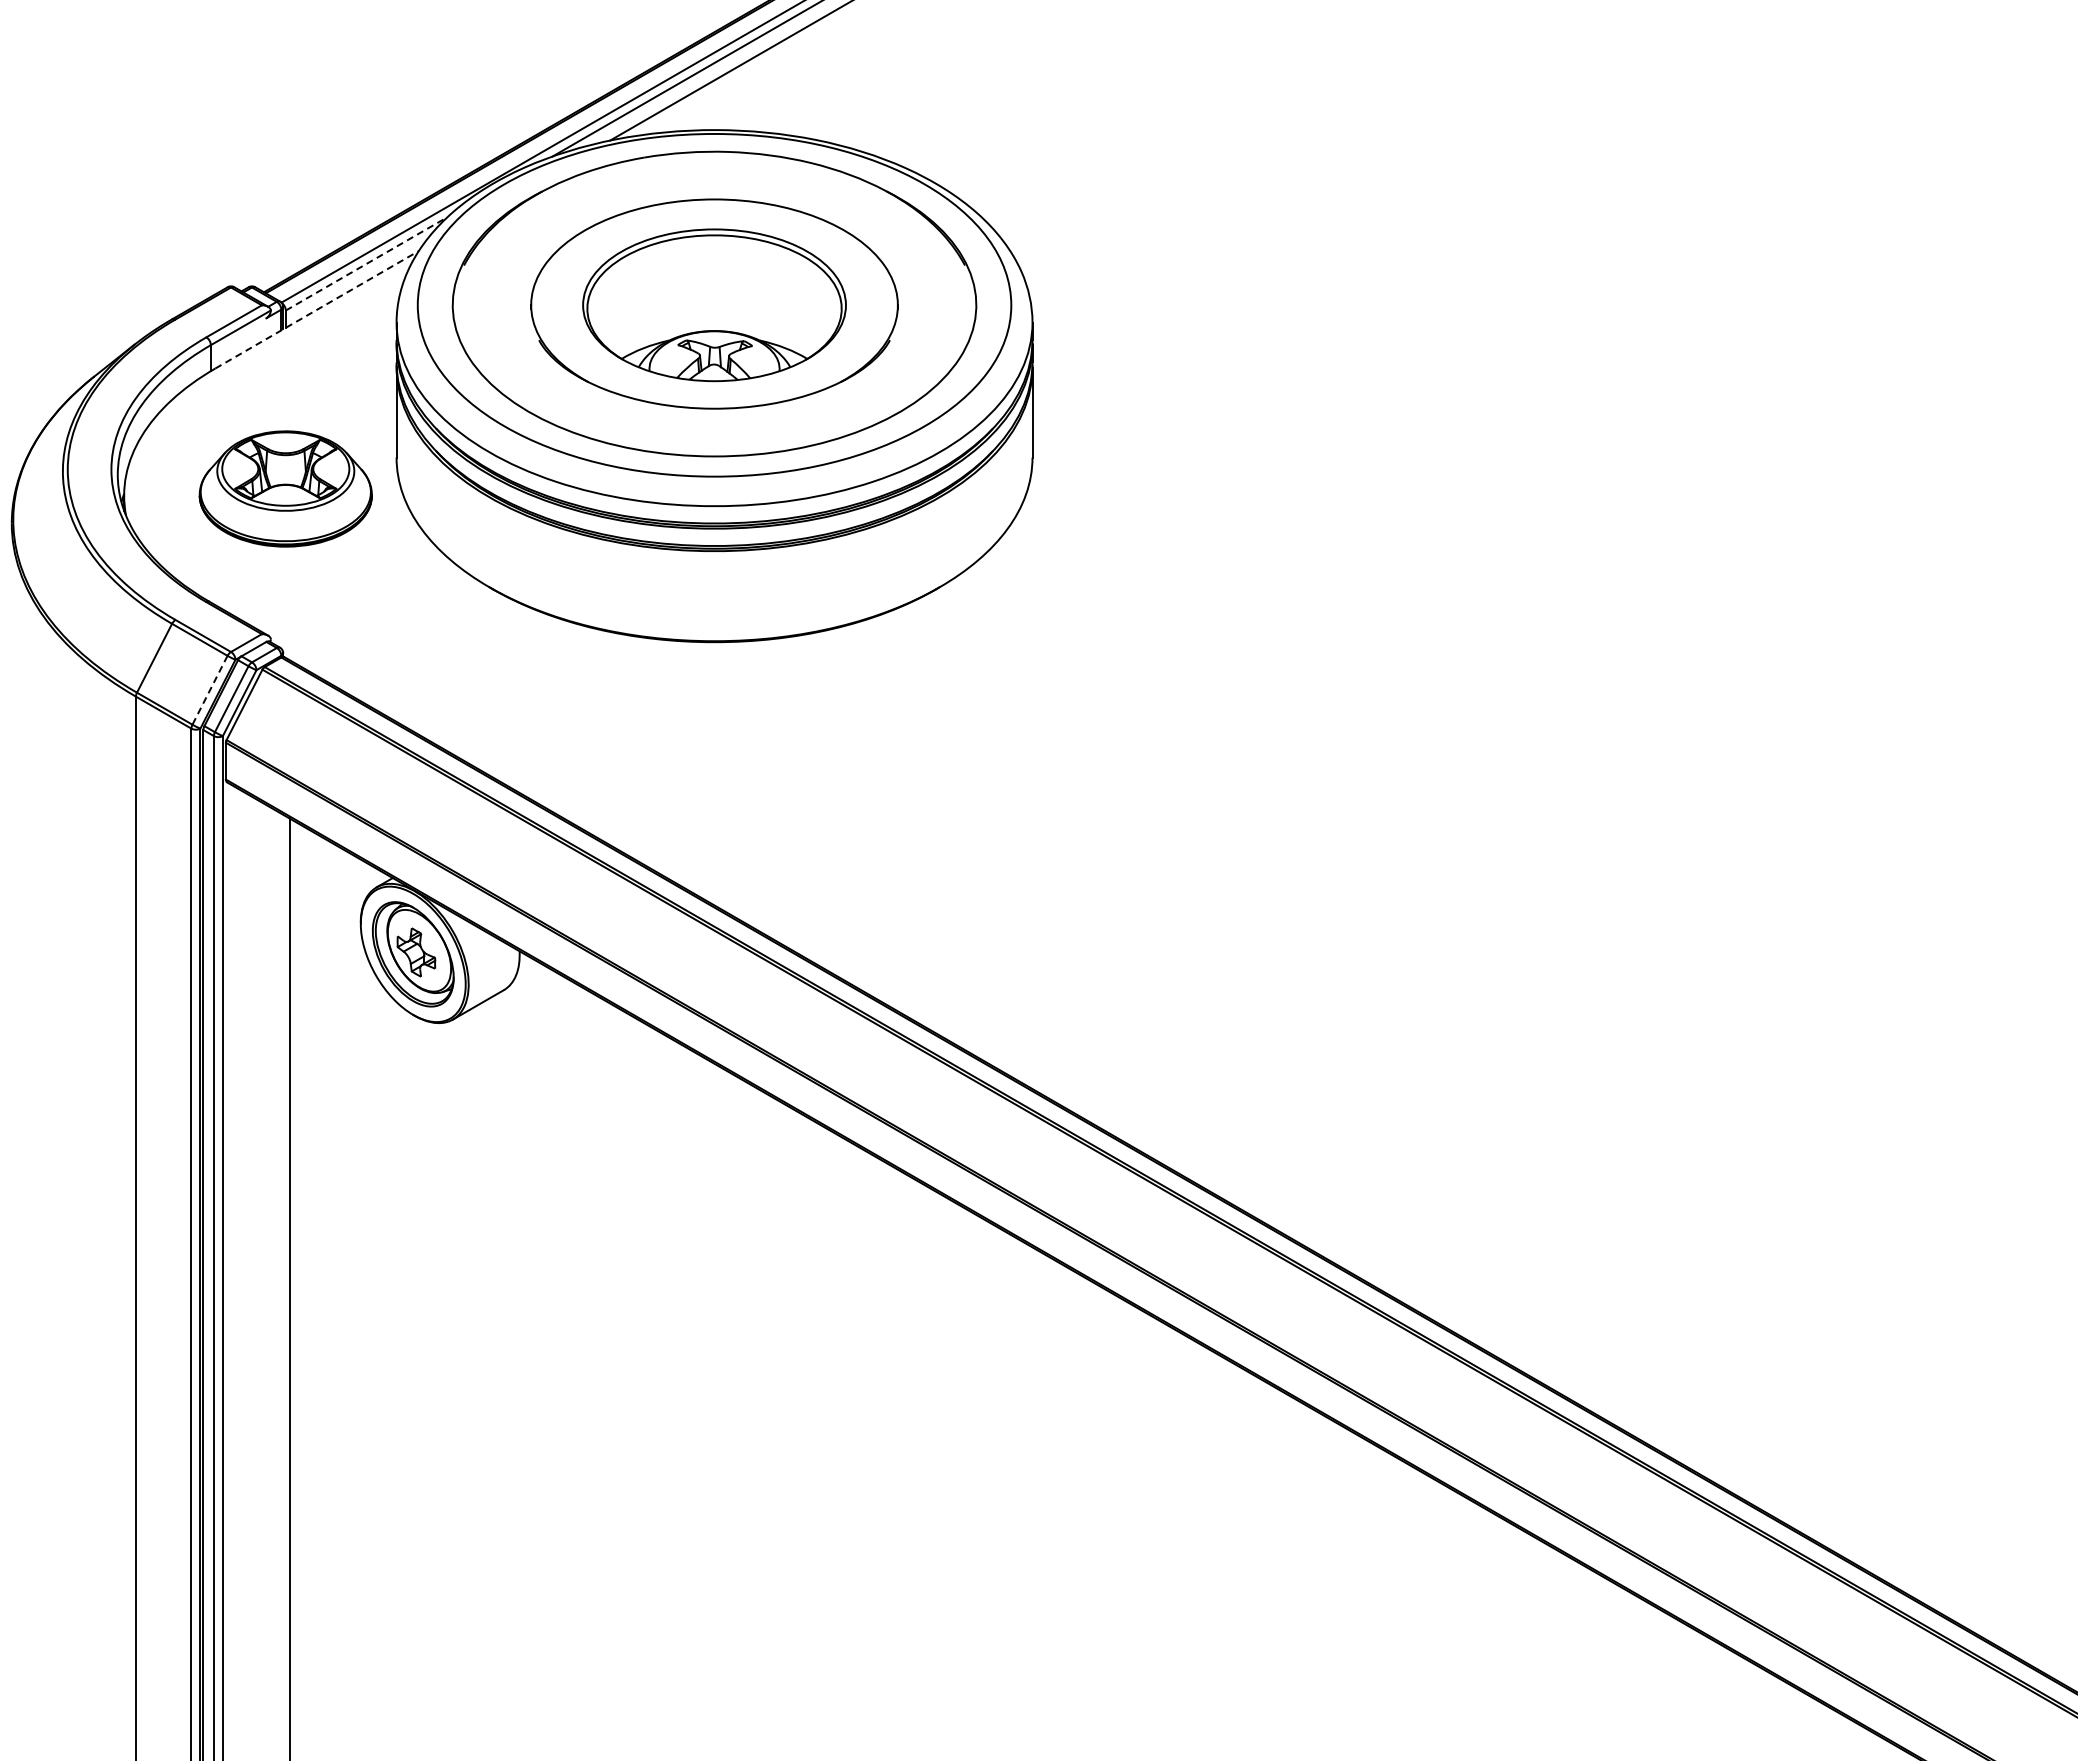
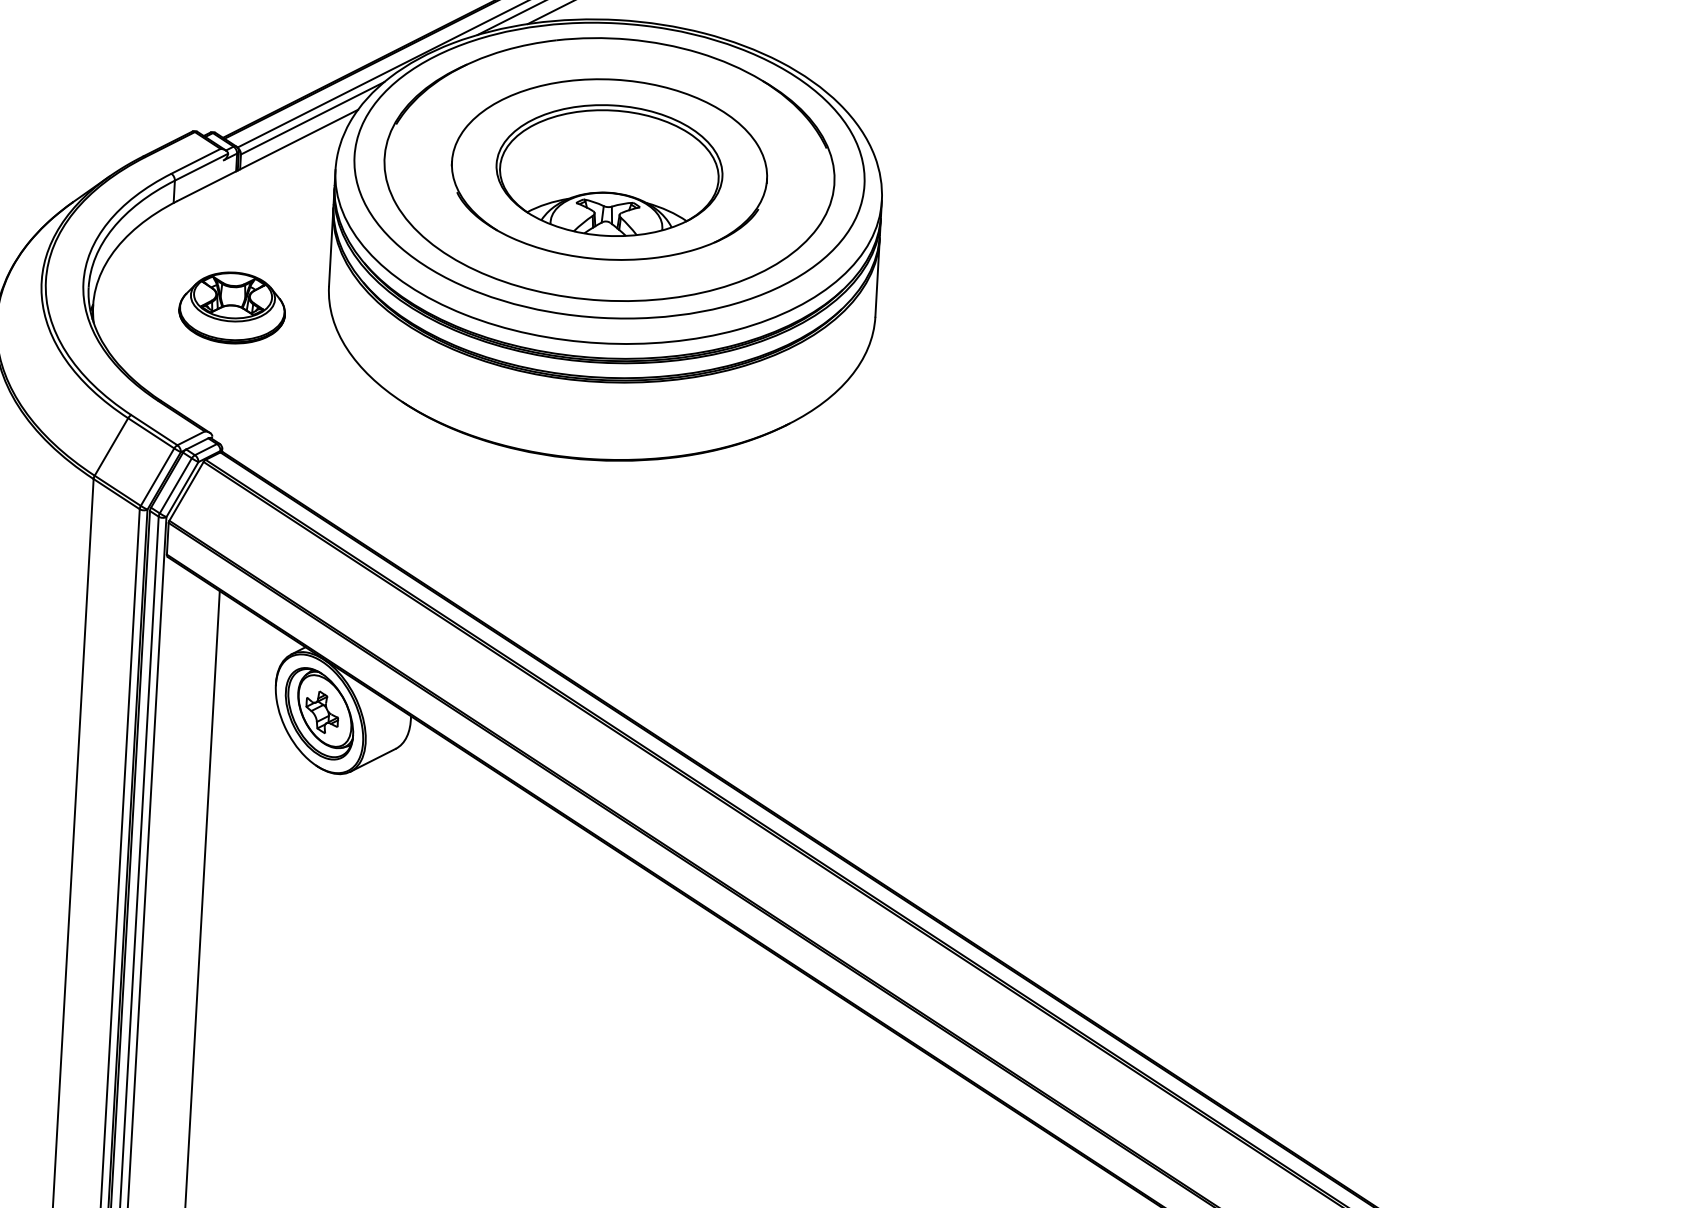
line: (367, 263) -> (313, 118), dashed -> solid
line: (317, 309) -> (268, 155), dashed -> solid
part: (285, 489) -> (232, 308), size x0.71
line: (210, 690) -> (157, 477), dashed -> solid

